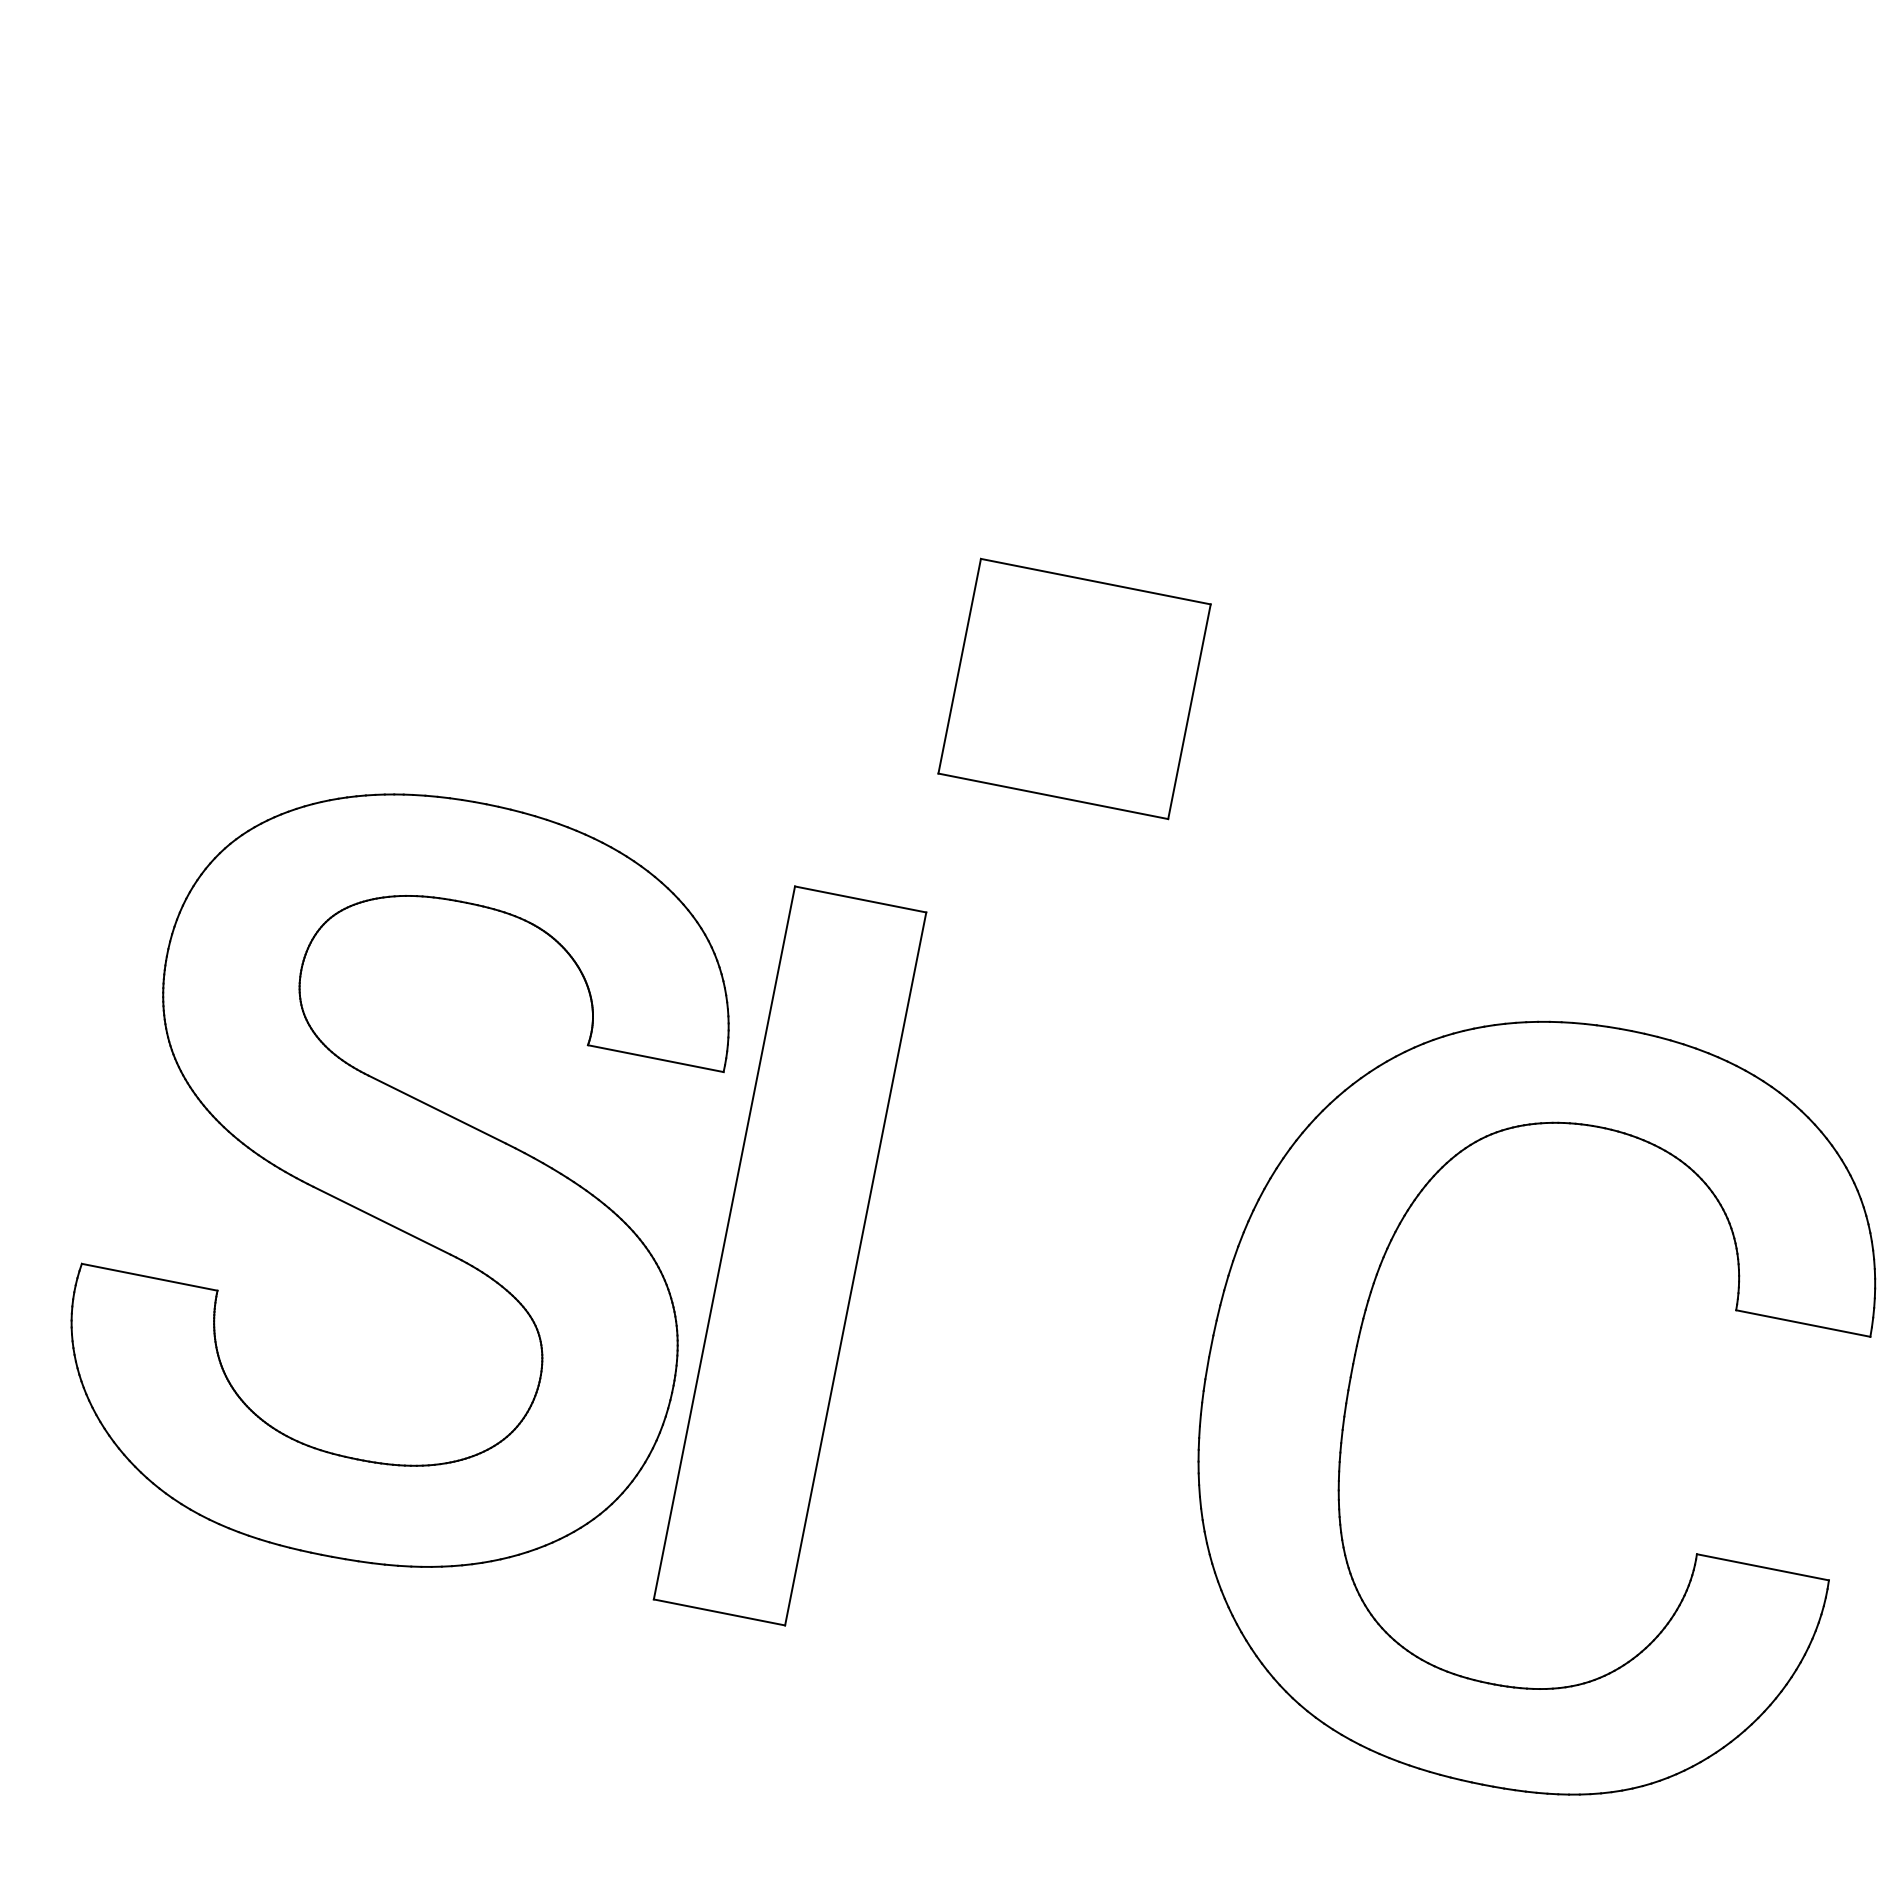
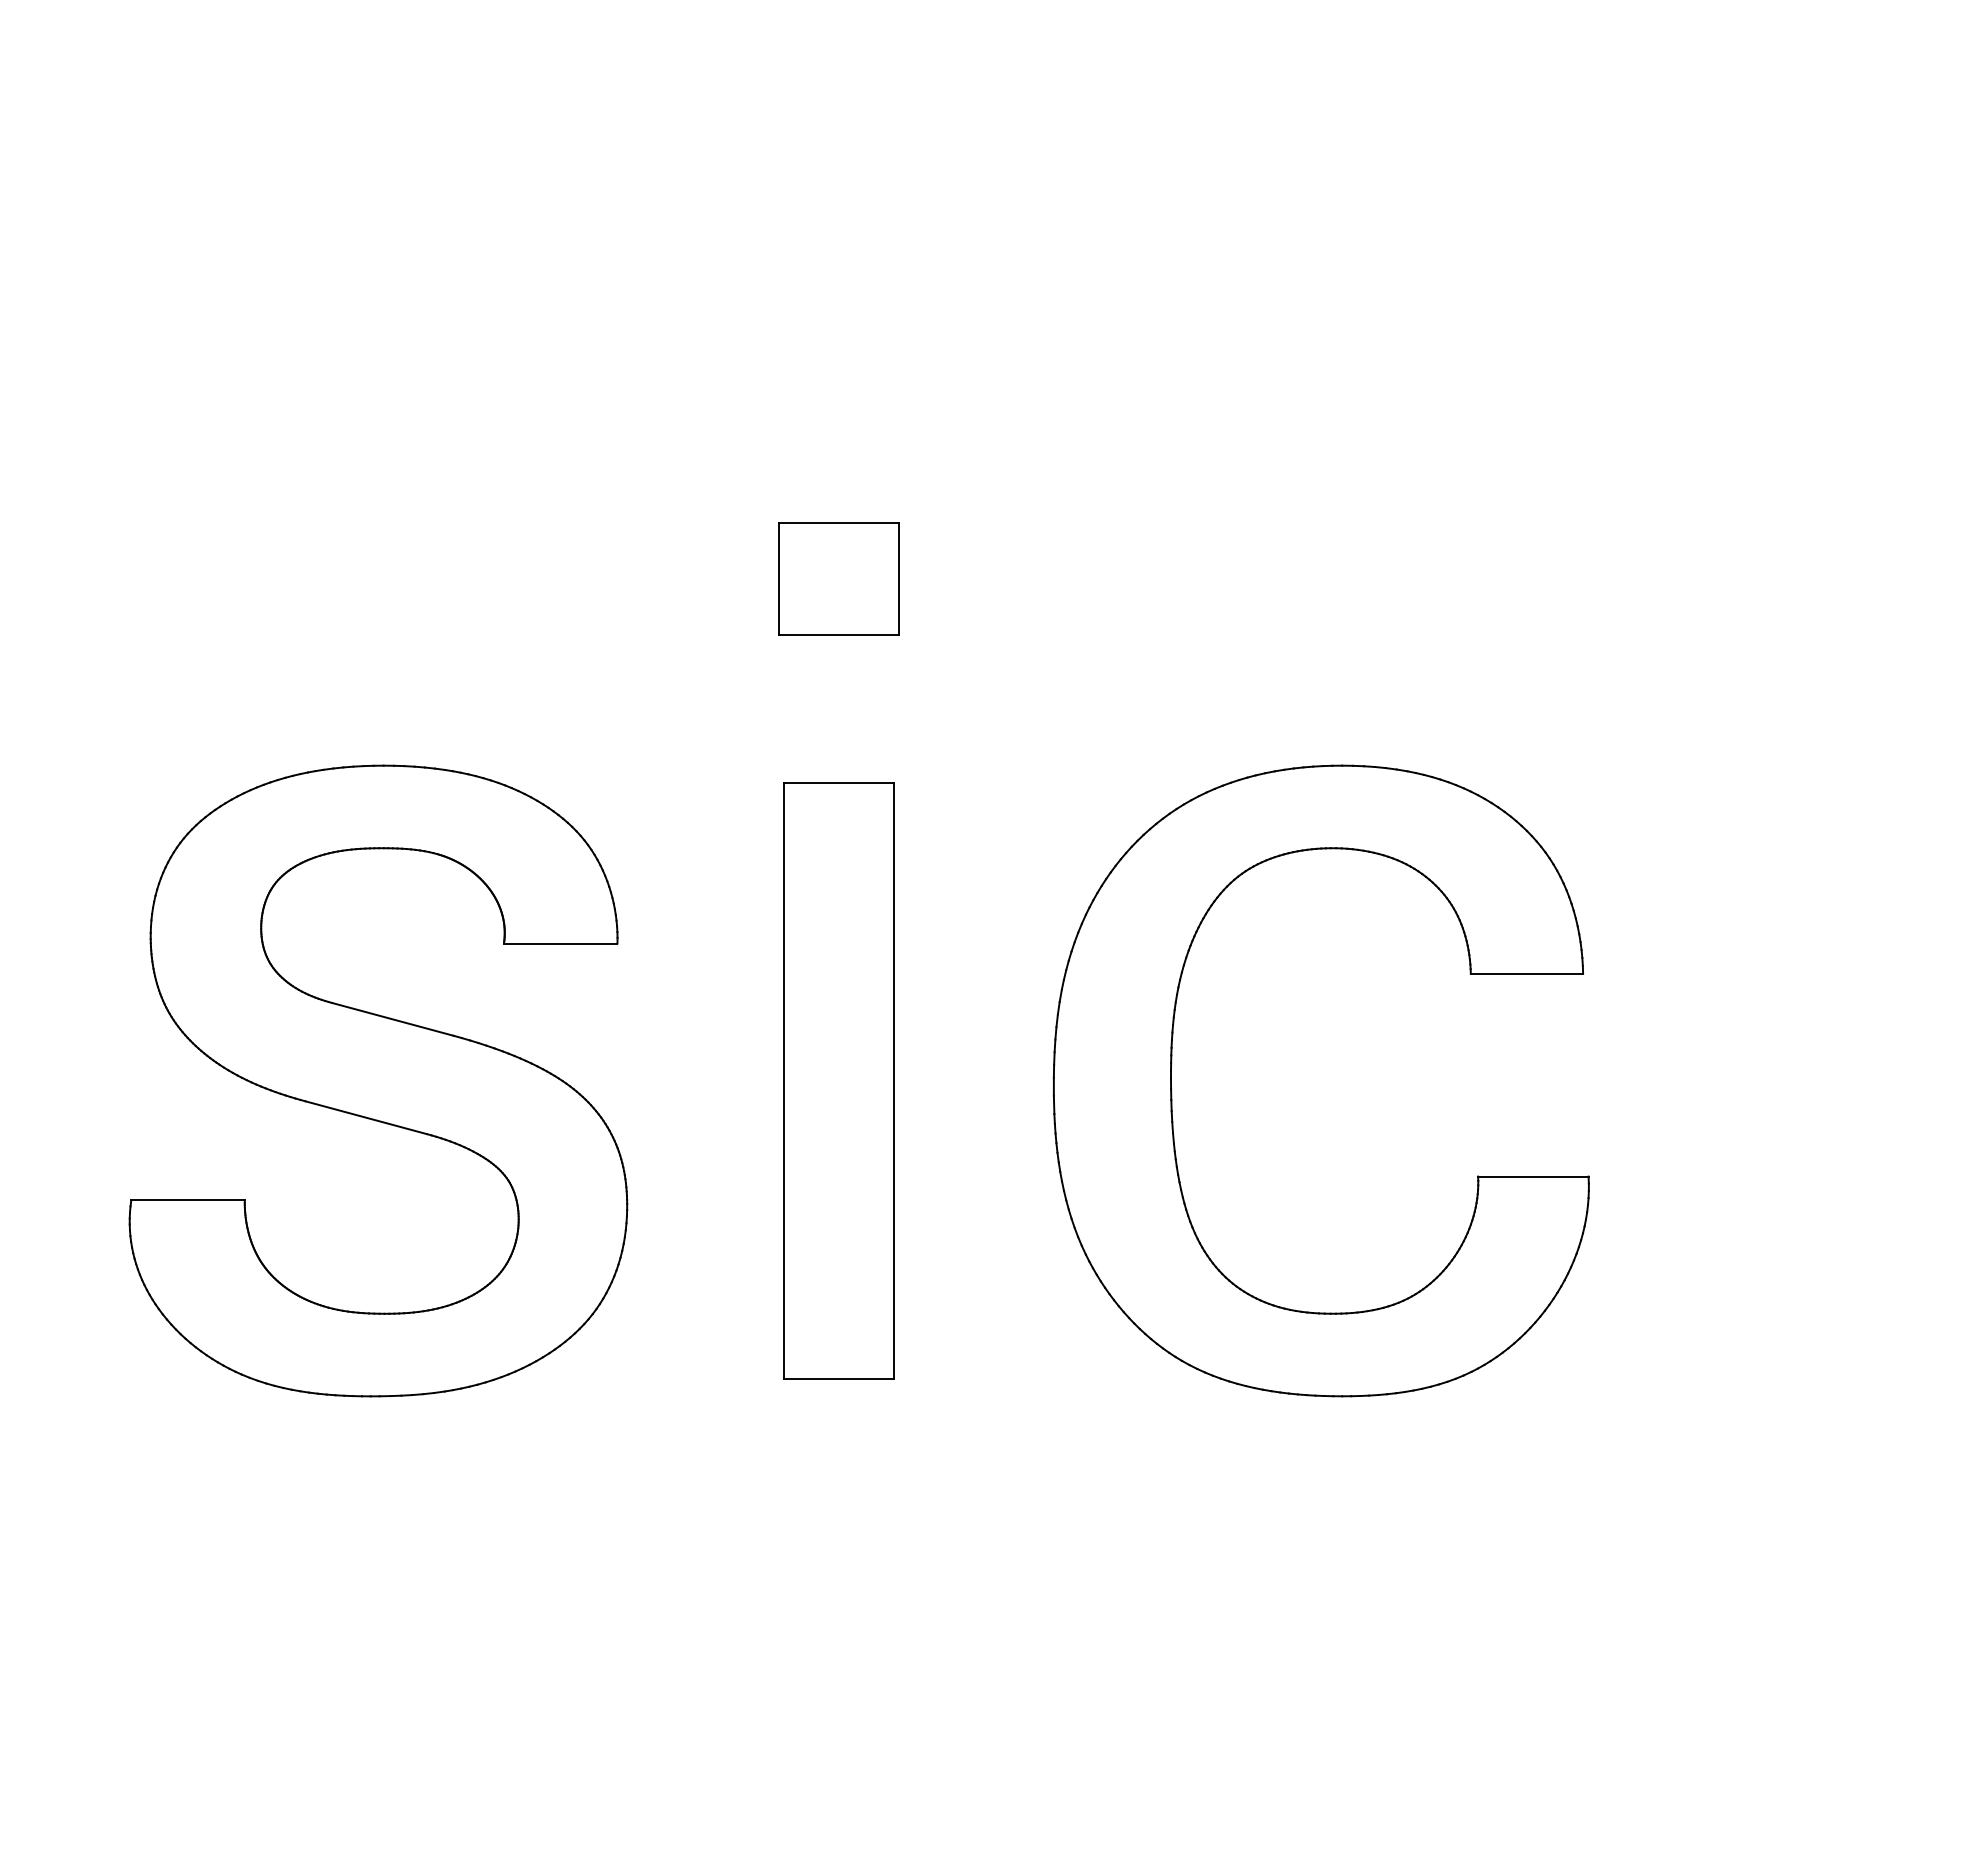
part: (1074, 688) -> (838, 578), size x0.62
part: (789, 1255) -> (838, 1080), moved

